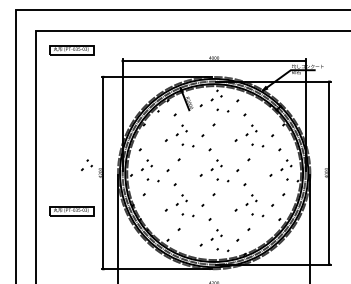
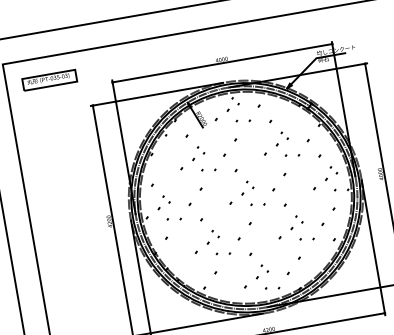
part: (86, 164) -> (90, 214), removed
part: (71, 211) -> (82, 273), removed

